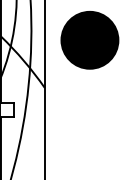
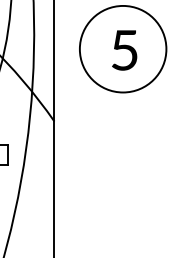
fill: (89, 39) -> (122, 47), removed

